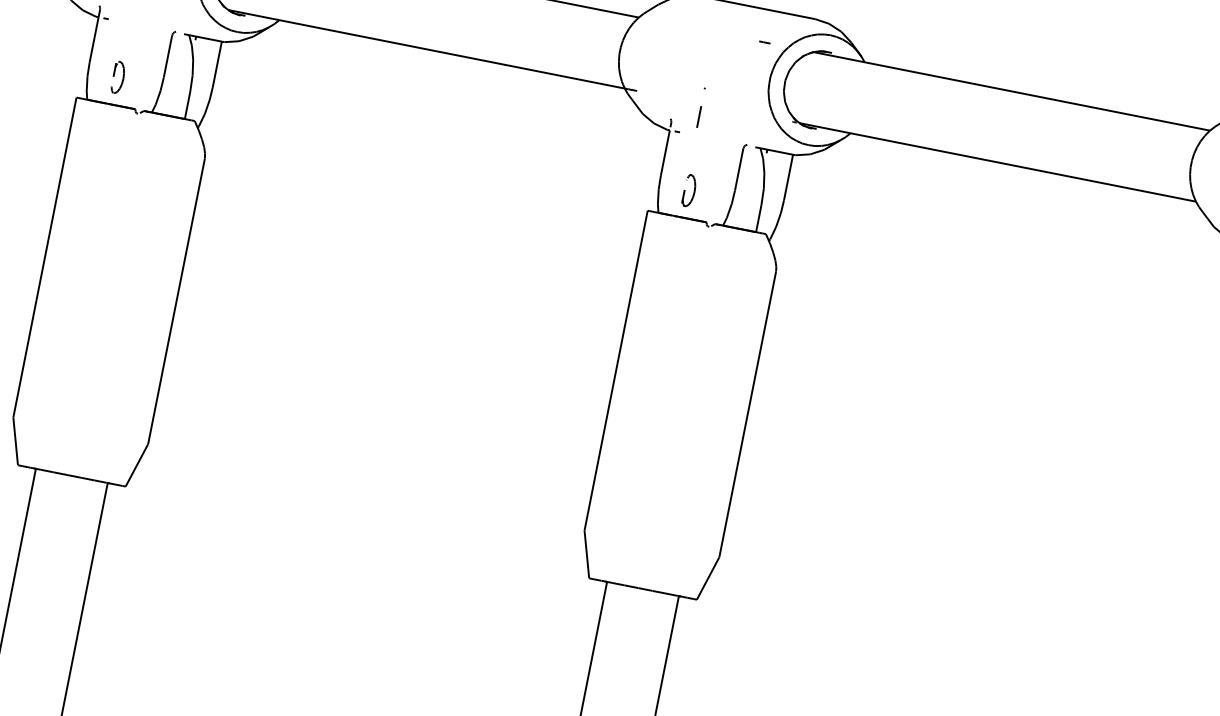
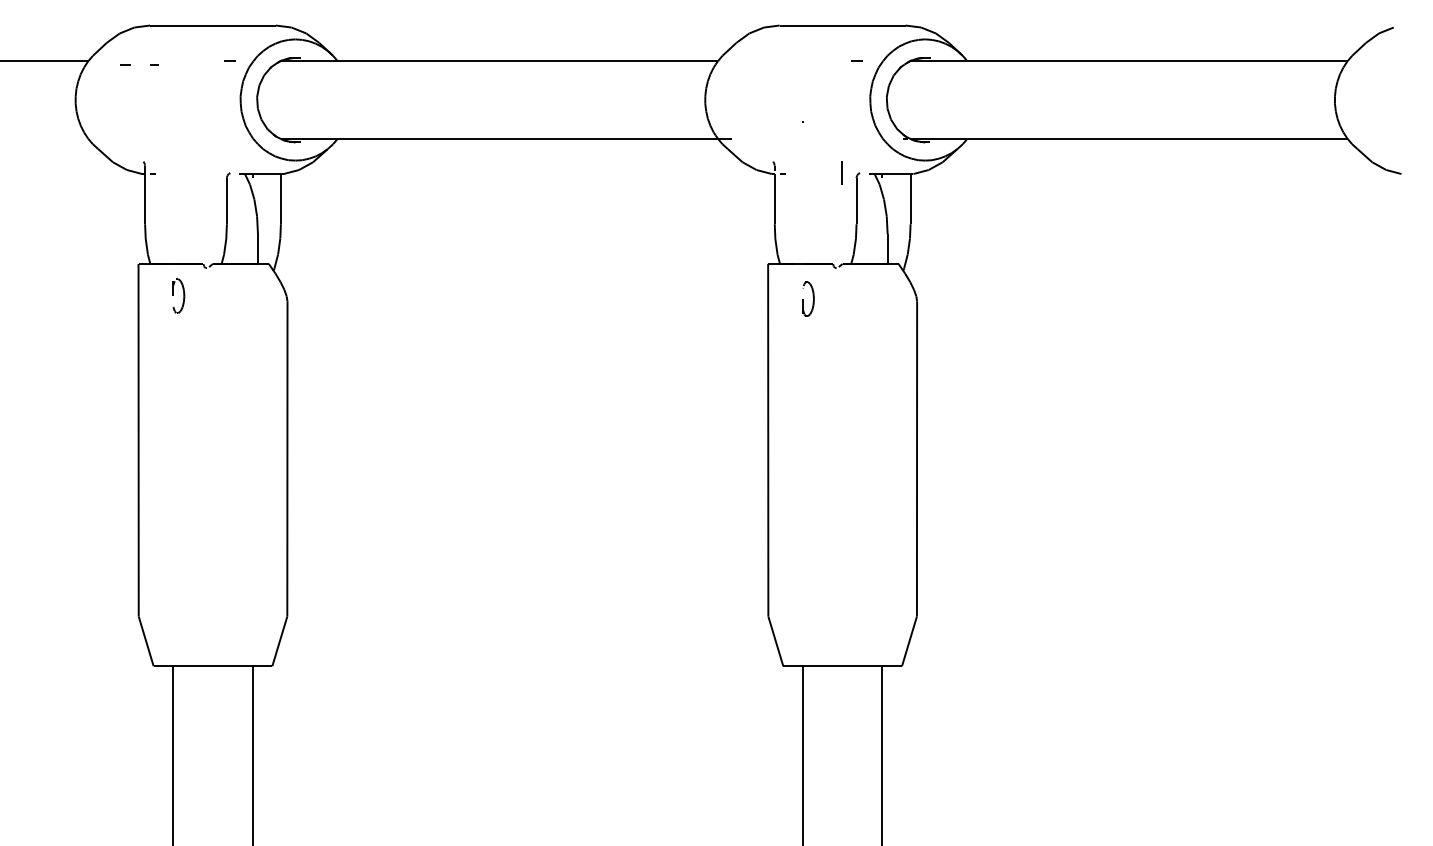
part: (118, 77) -> (178, 295), moved
line: (698, 116) -> (841, 172), moved
part: (689, 190) -> (808, 298), moved

